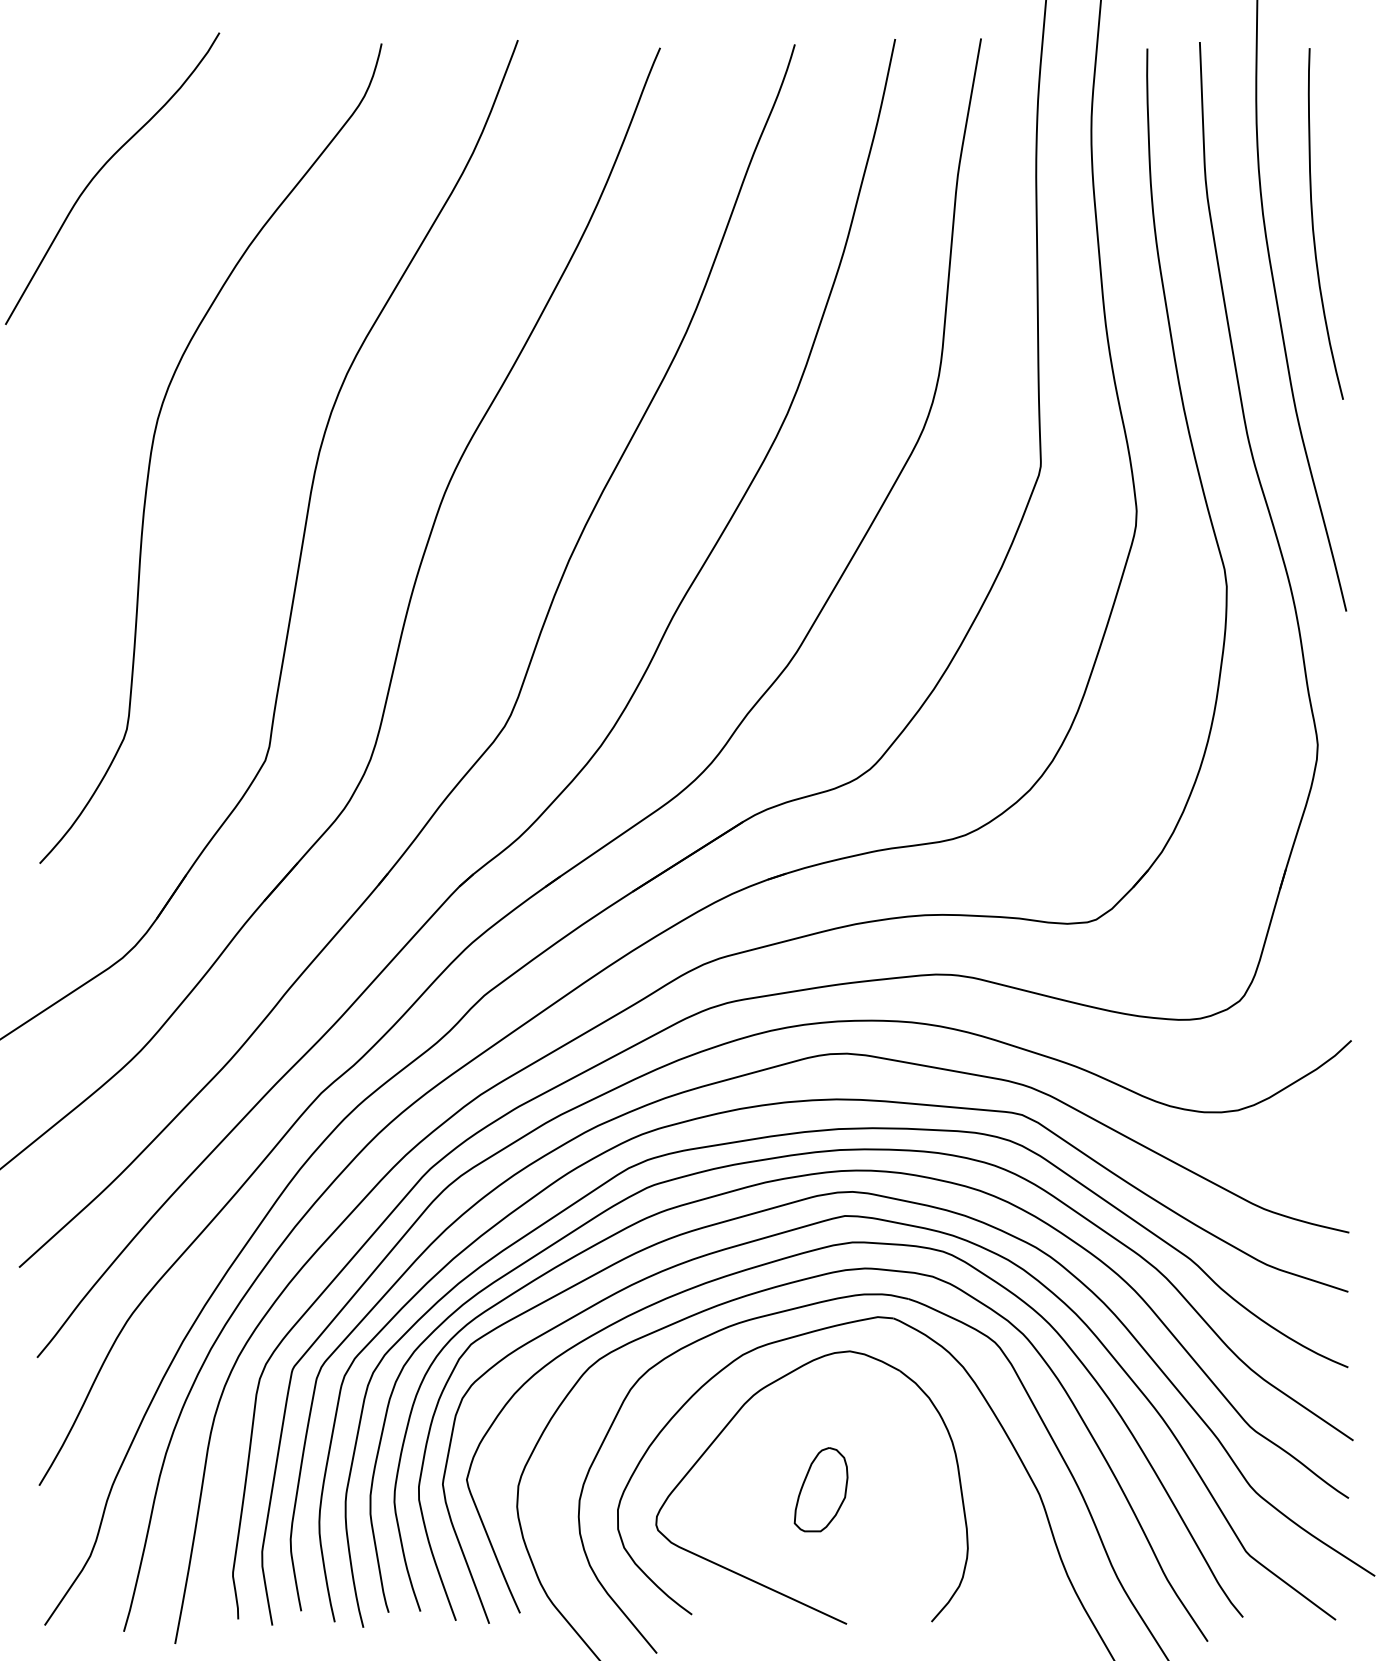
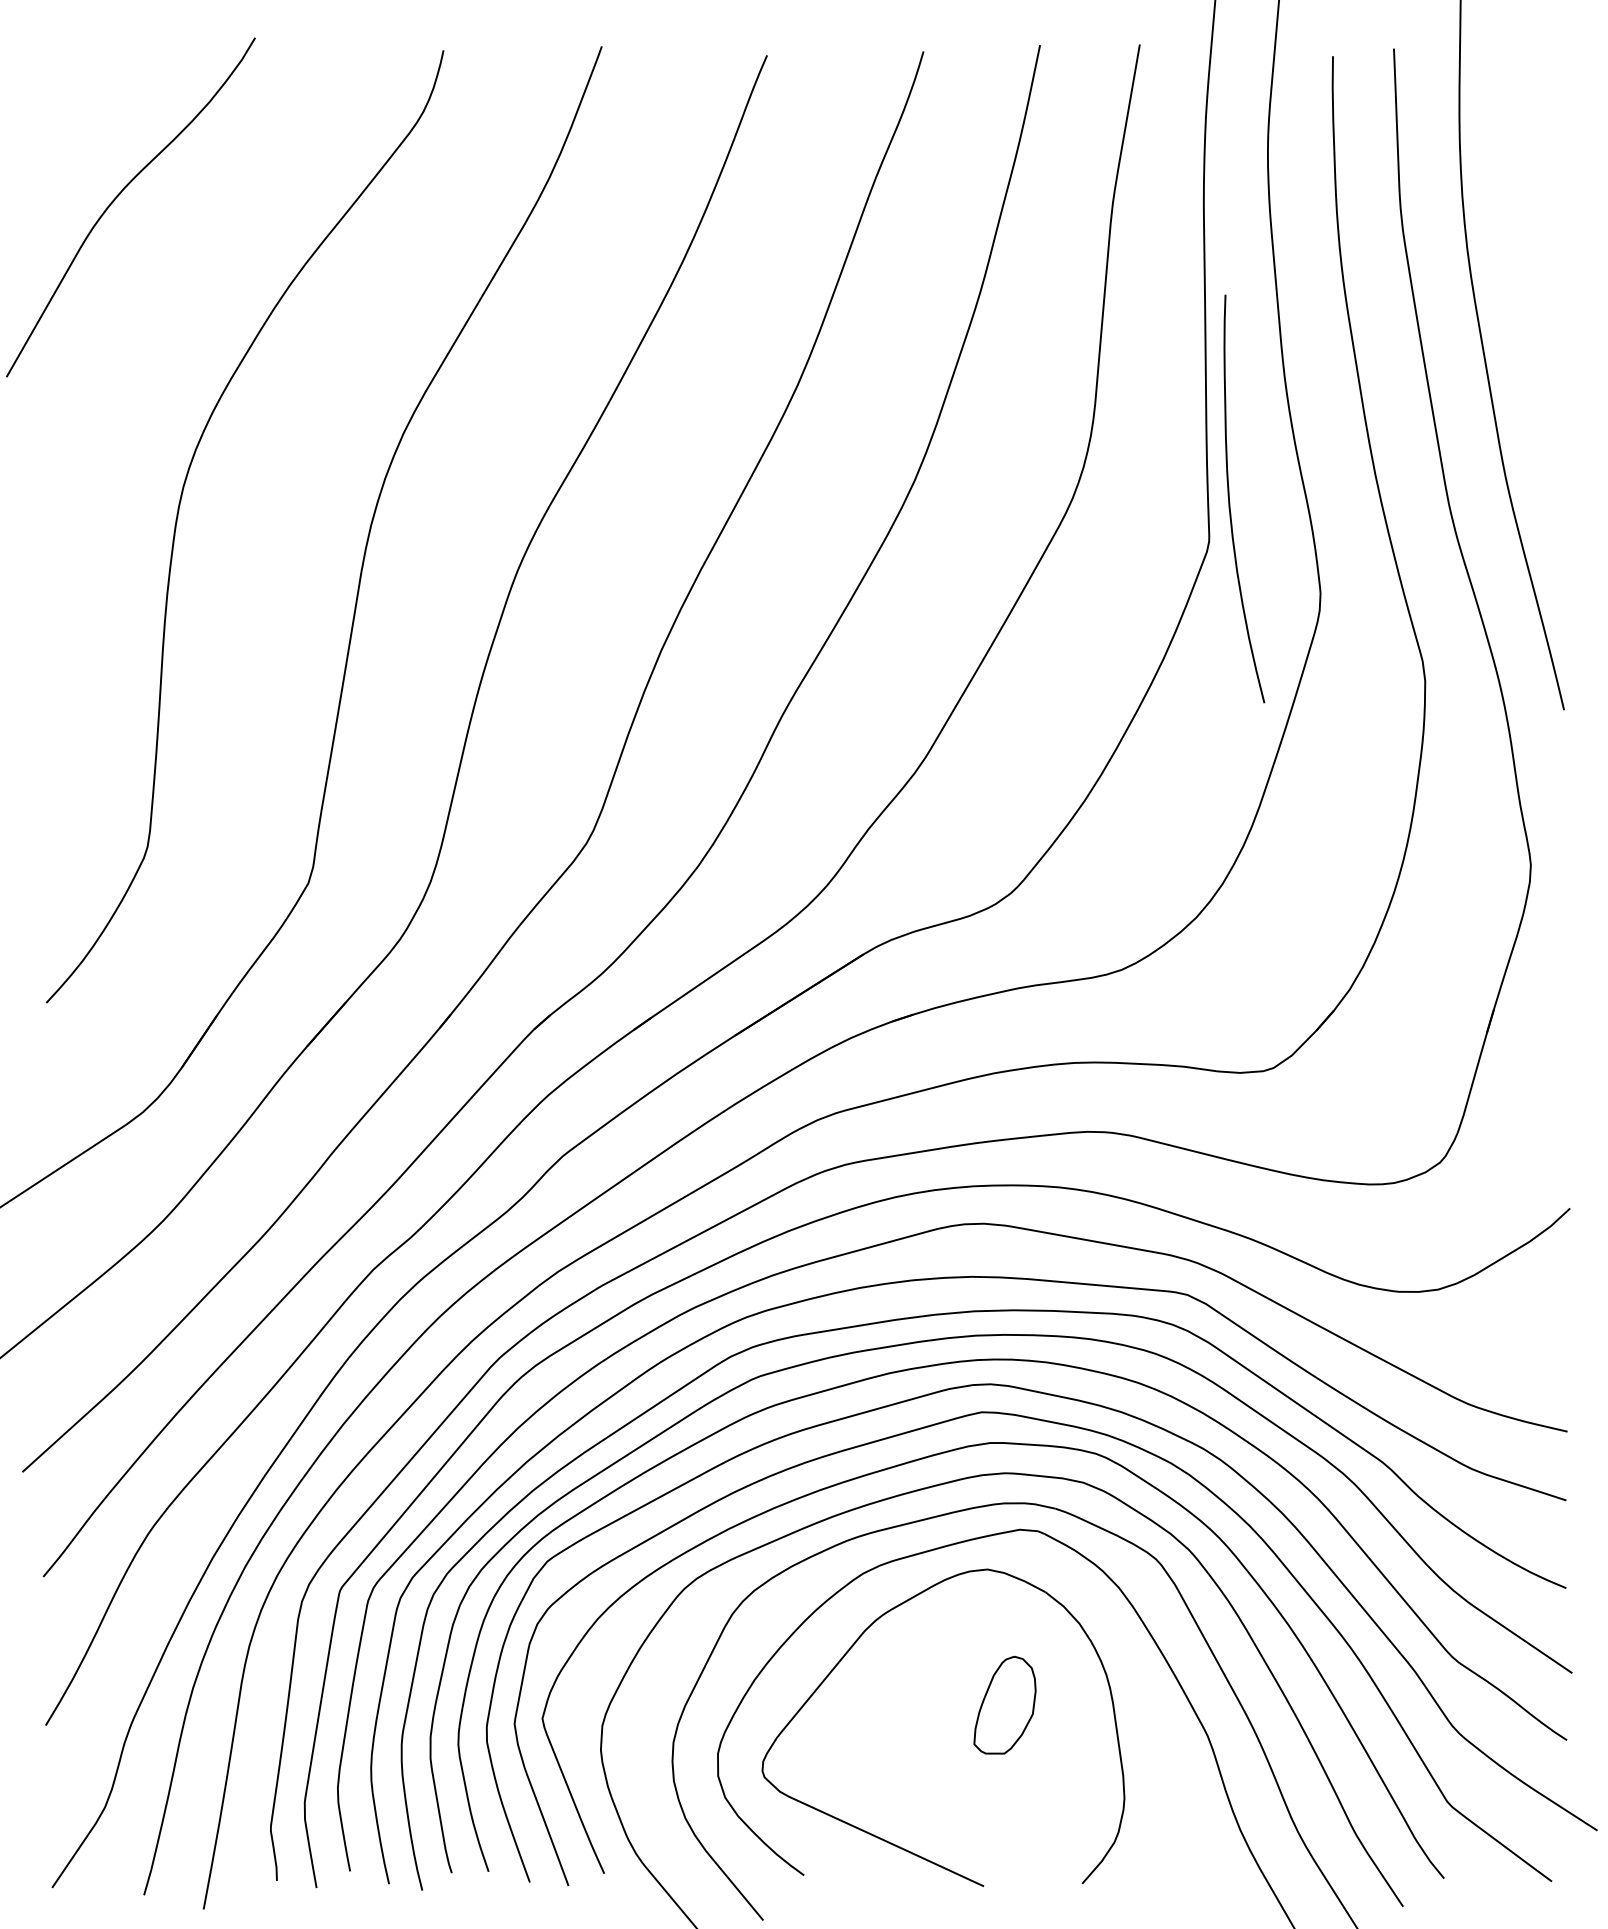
curve: (1314, 227) -> (1230, 502), moved
part: (820, 1489) -> (1004, 1704), moved

